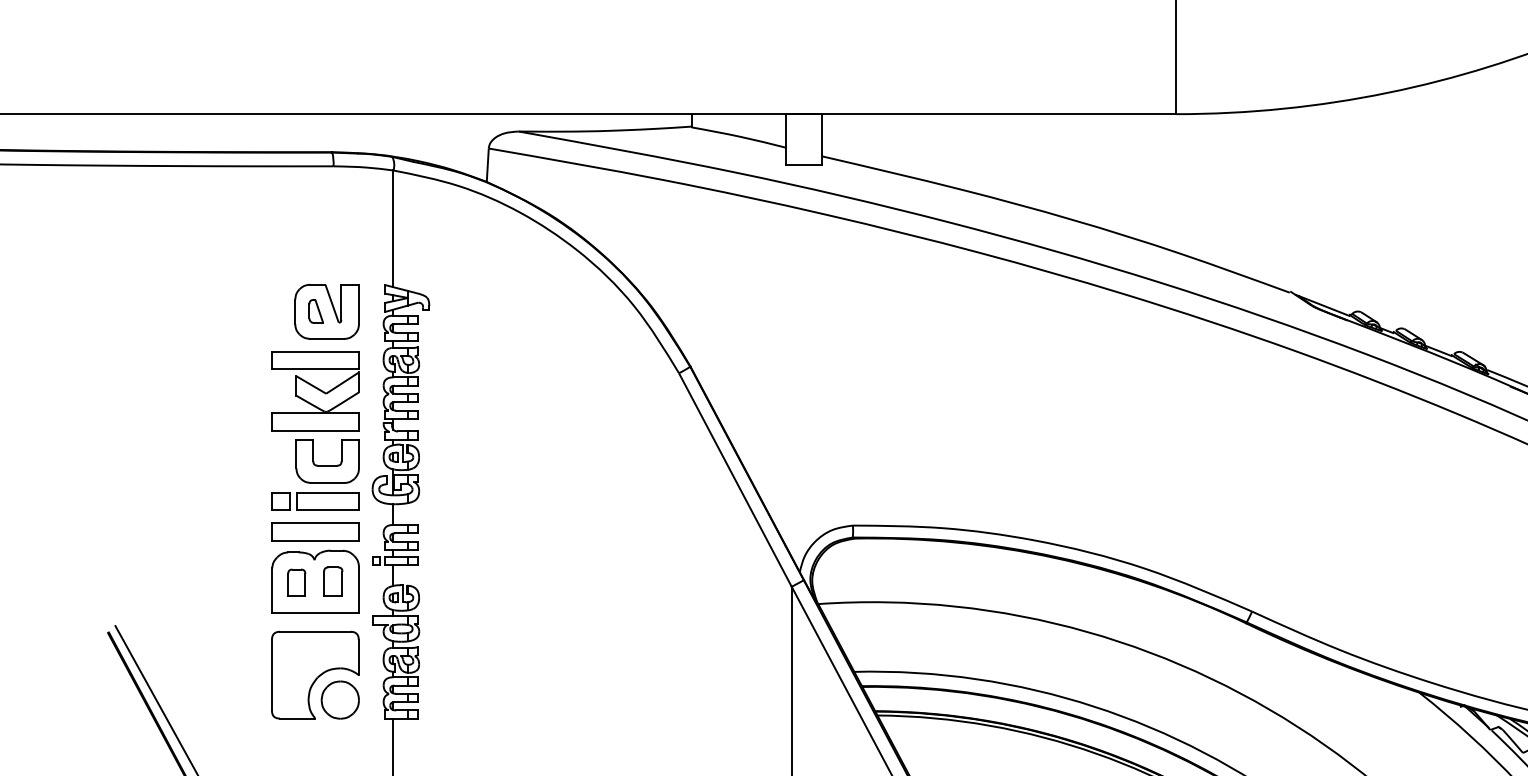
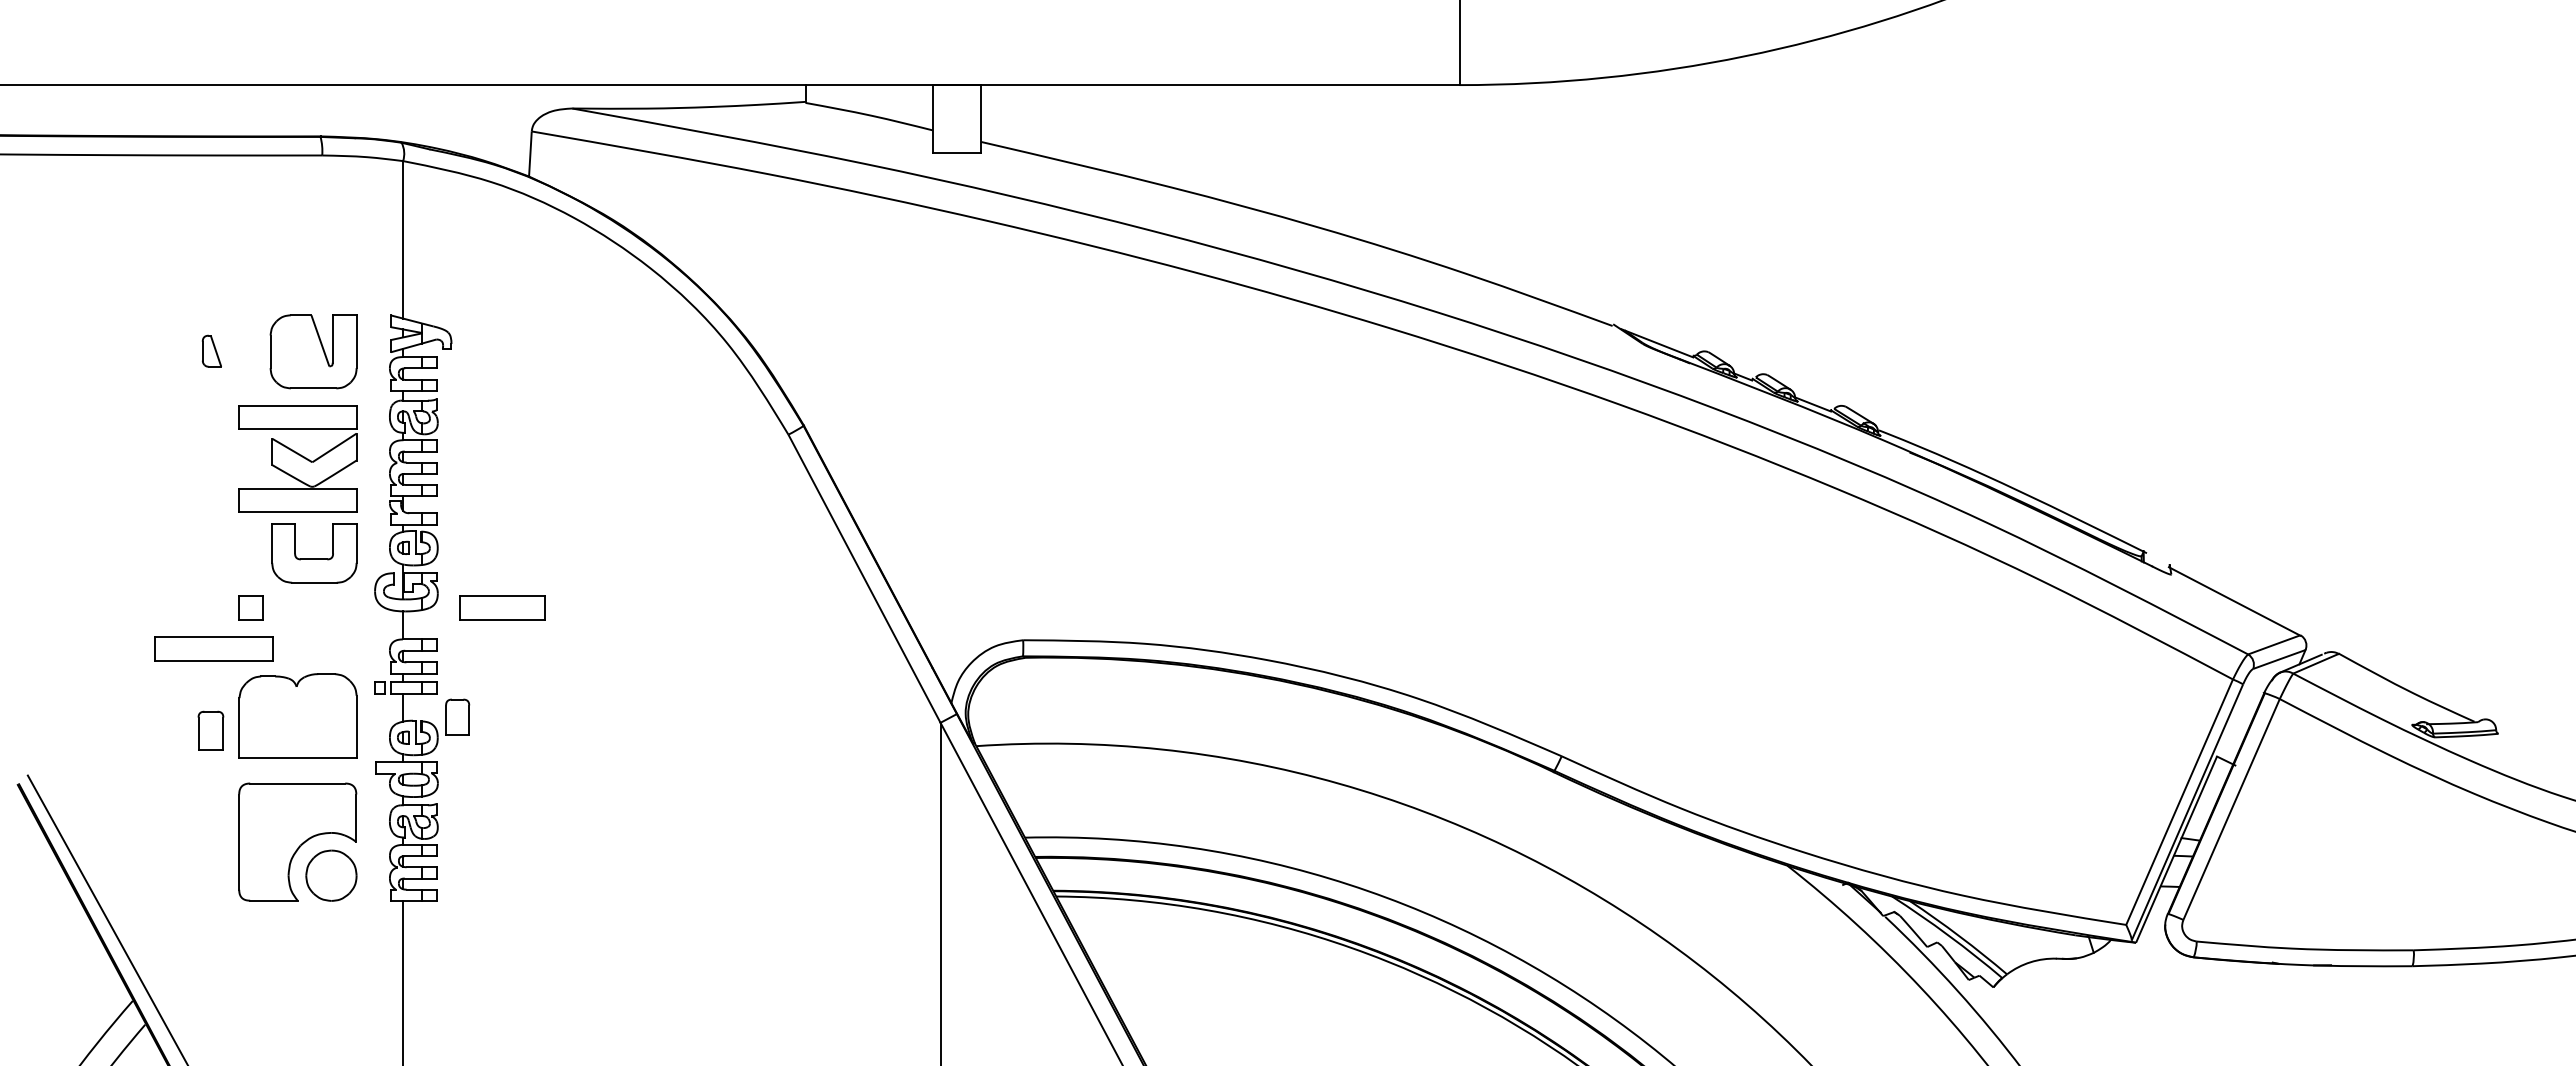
part: (315, 310) -> (211, 350), moved
part: (327, 501) -> (502, 607), moved
part: (315, 531) -> (213, 648), moved
part: (332, 581) -> (210, 730), moved
part: (296, 582) -> (457, 716), moved

